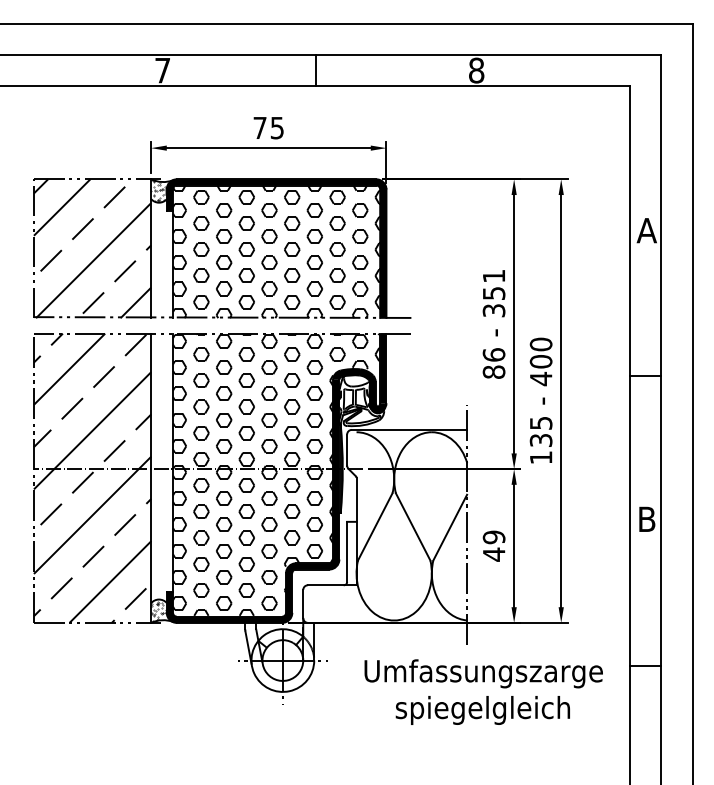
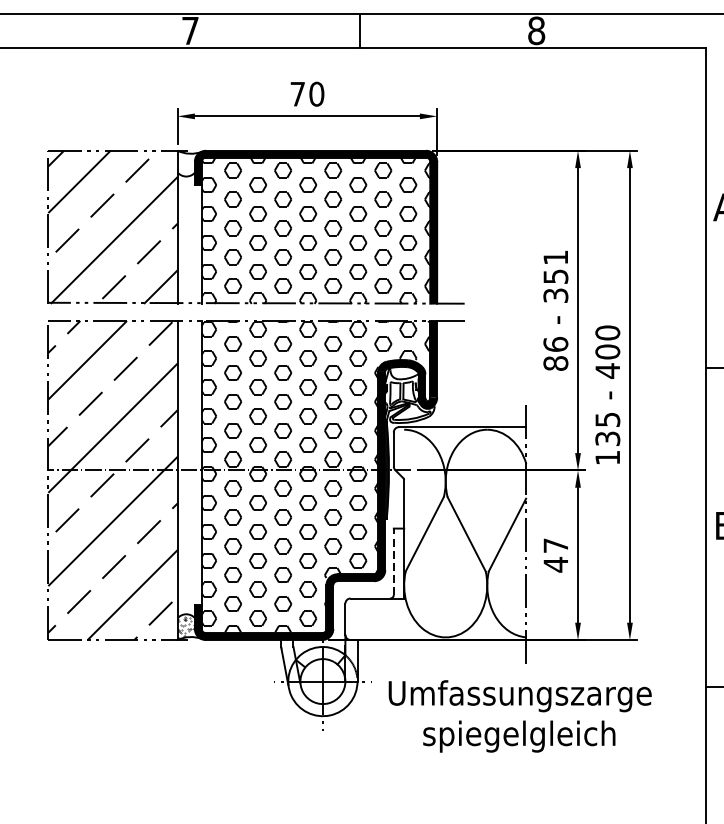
text: (277, 127) -> (316, 93), 75 -> 70
hatch: (160, 190) -> (187, 163), removed
text: (493, 537) -> (555, 545), 49 -> 47
line: (347, 551) -> (394, 561), solid -> dashed
text: (483, 691) -> (519, 715), moved

